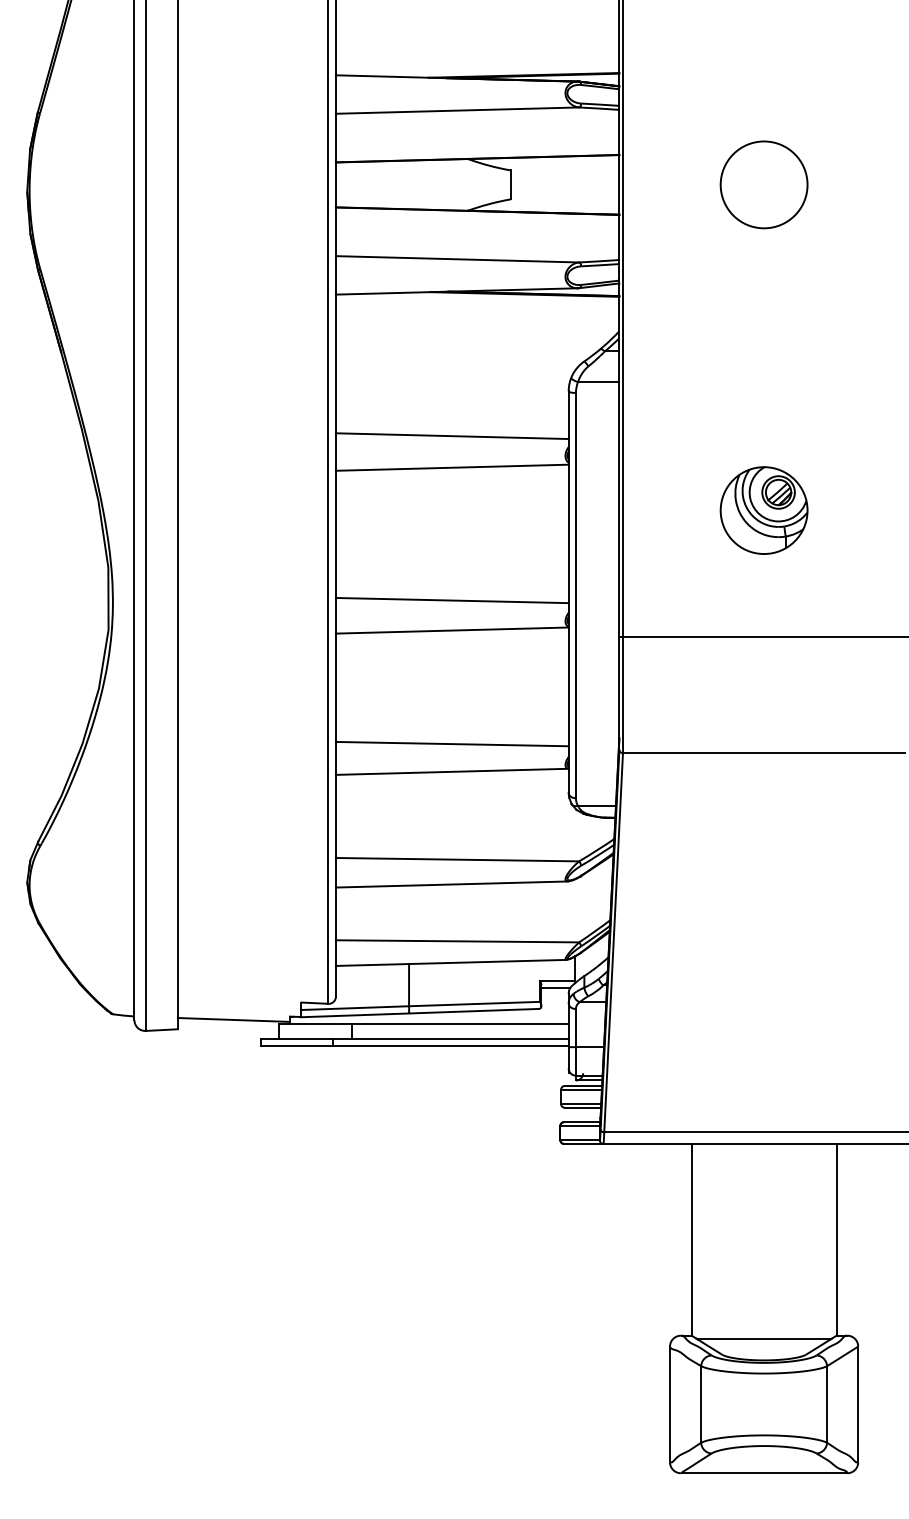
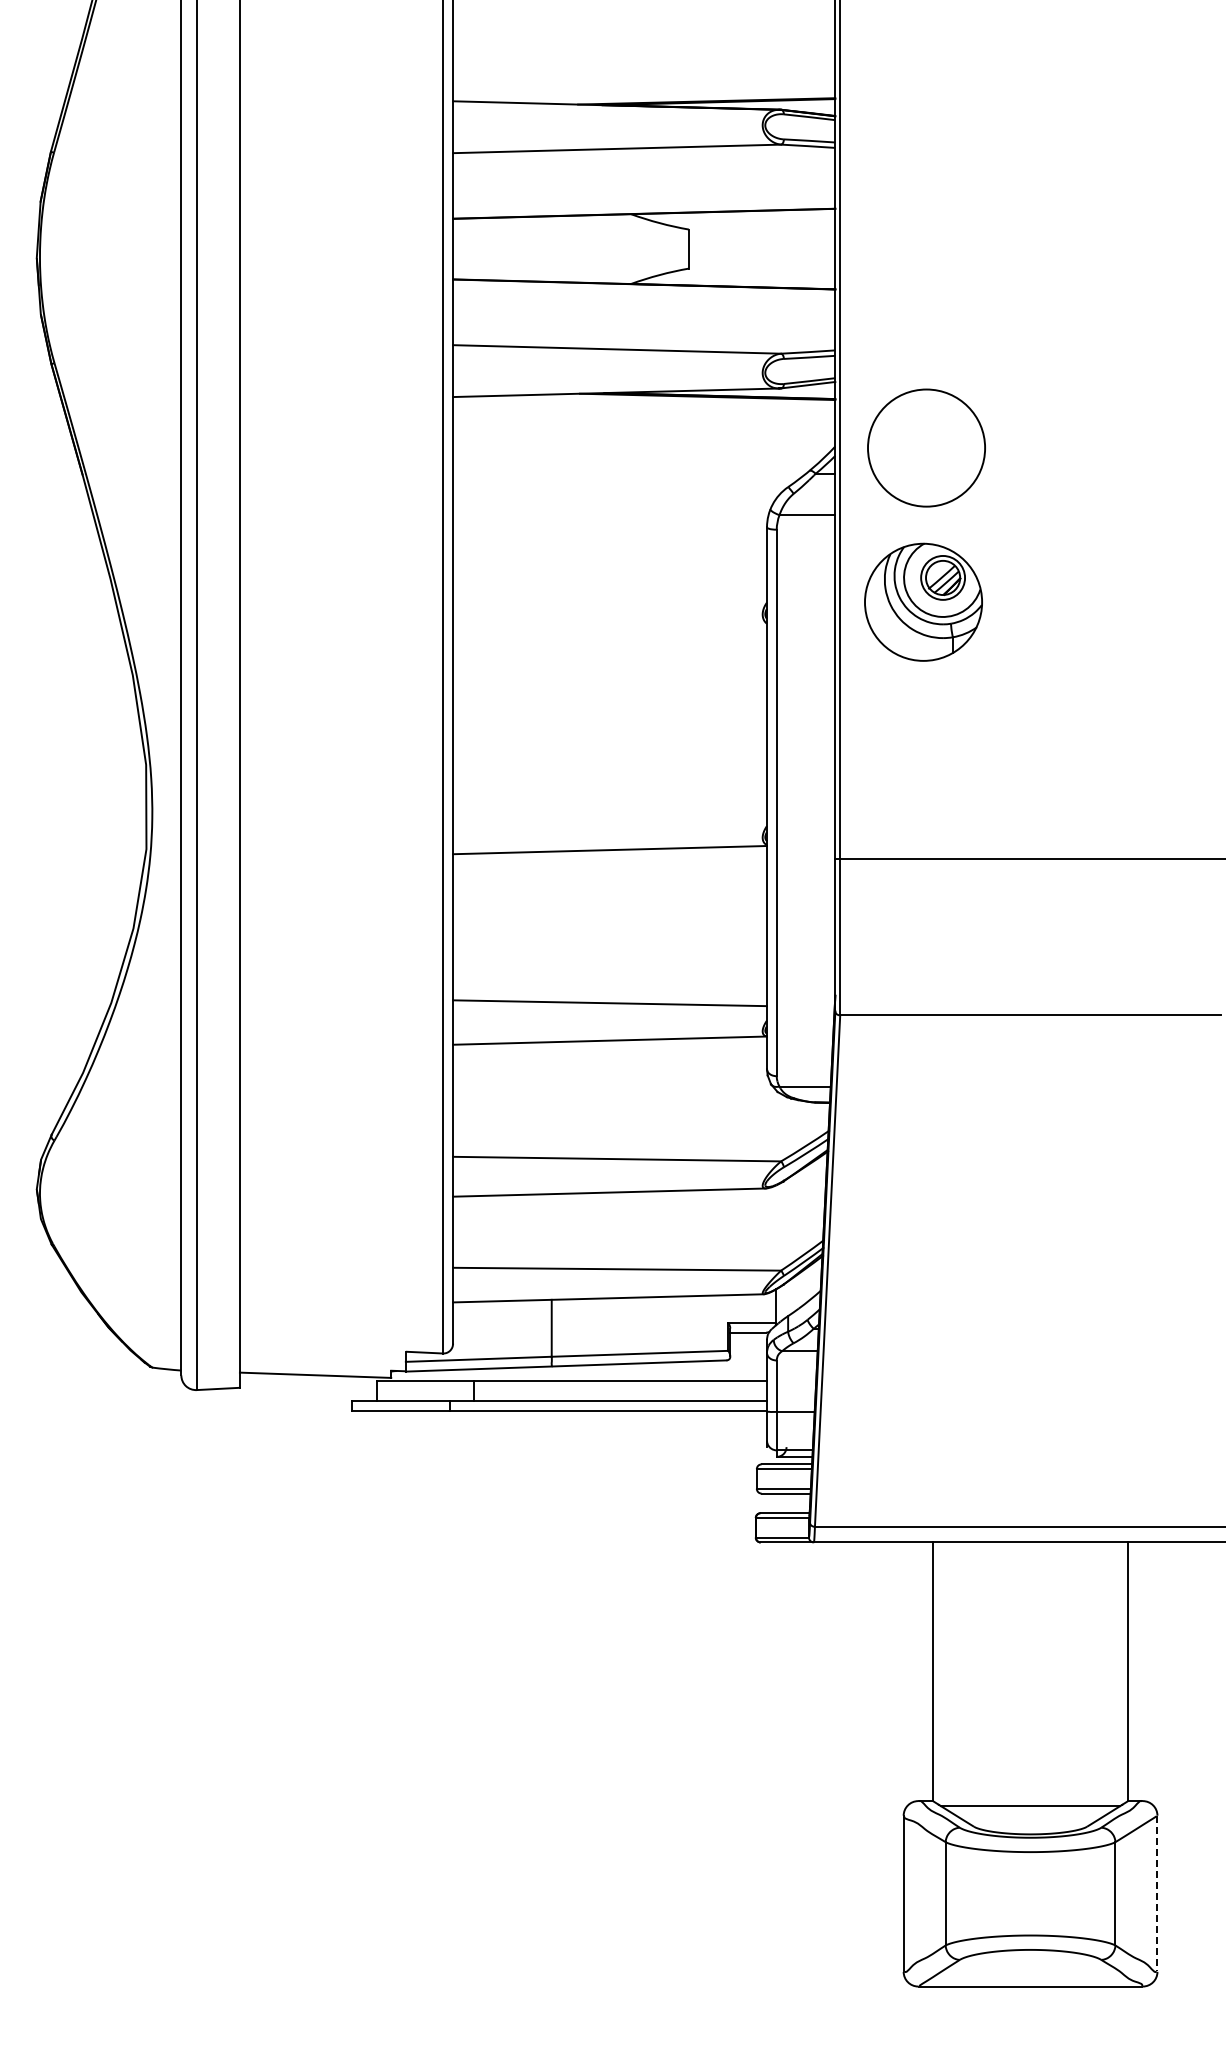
circle: (764, 184) -> (926, 447), moved
line: (452, 435) -> (610, 587), removed
line: (452, 467) -> (610, 630), removed
part: (764, 509) -> (923, 601), moved
line: (452, 600) -> (610, 809), removed
line: (858, 1404) -> (1157, 1893), solid -> dashed

